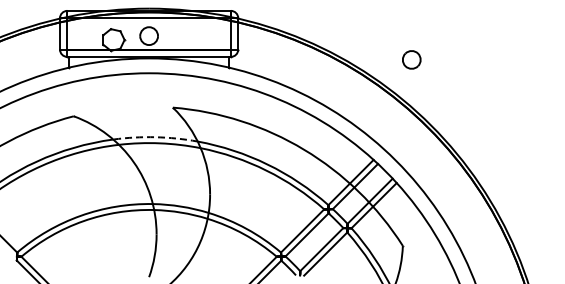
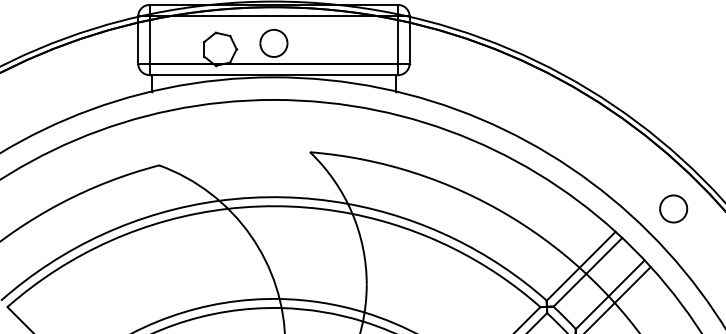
part: (411, 59) -> (673, 208), moved
arc: (155, 137) -> (283, 197), dashed -> solid

